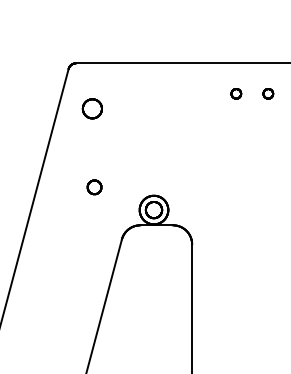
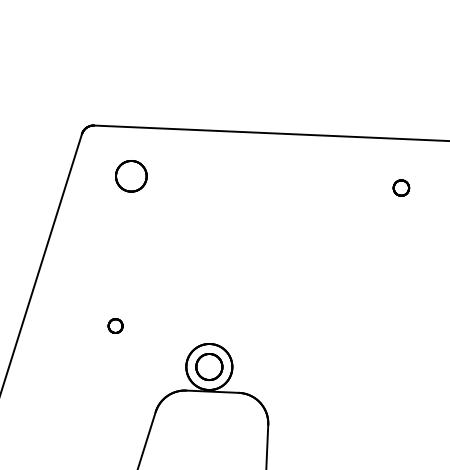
part: (236, 93) -> (350, 185), removed
part: (91, 108) -> (129, 175), moved
part: (94, 186) -> (115, 324), size x0.62

